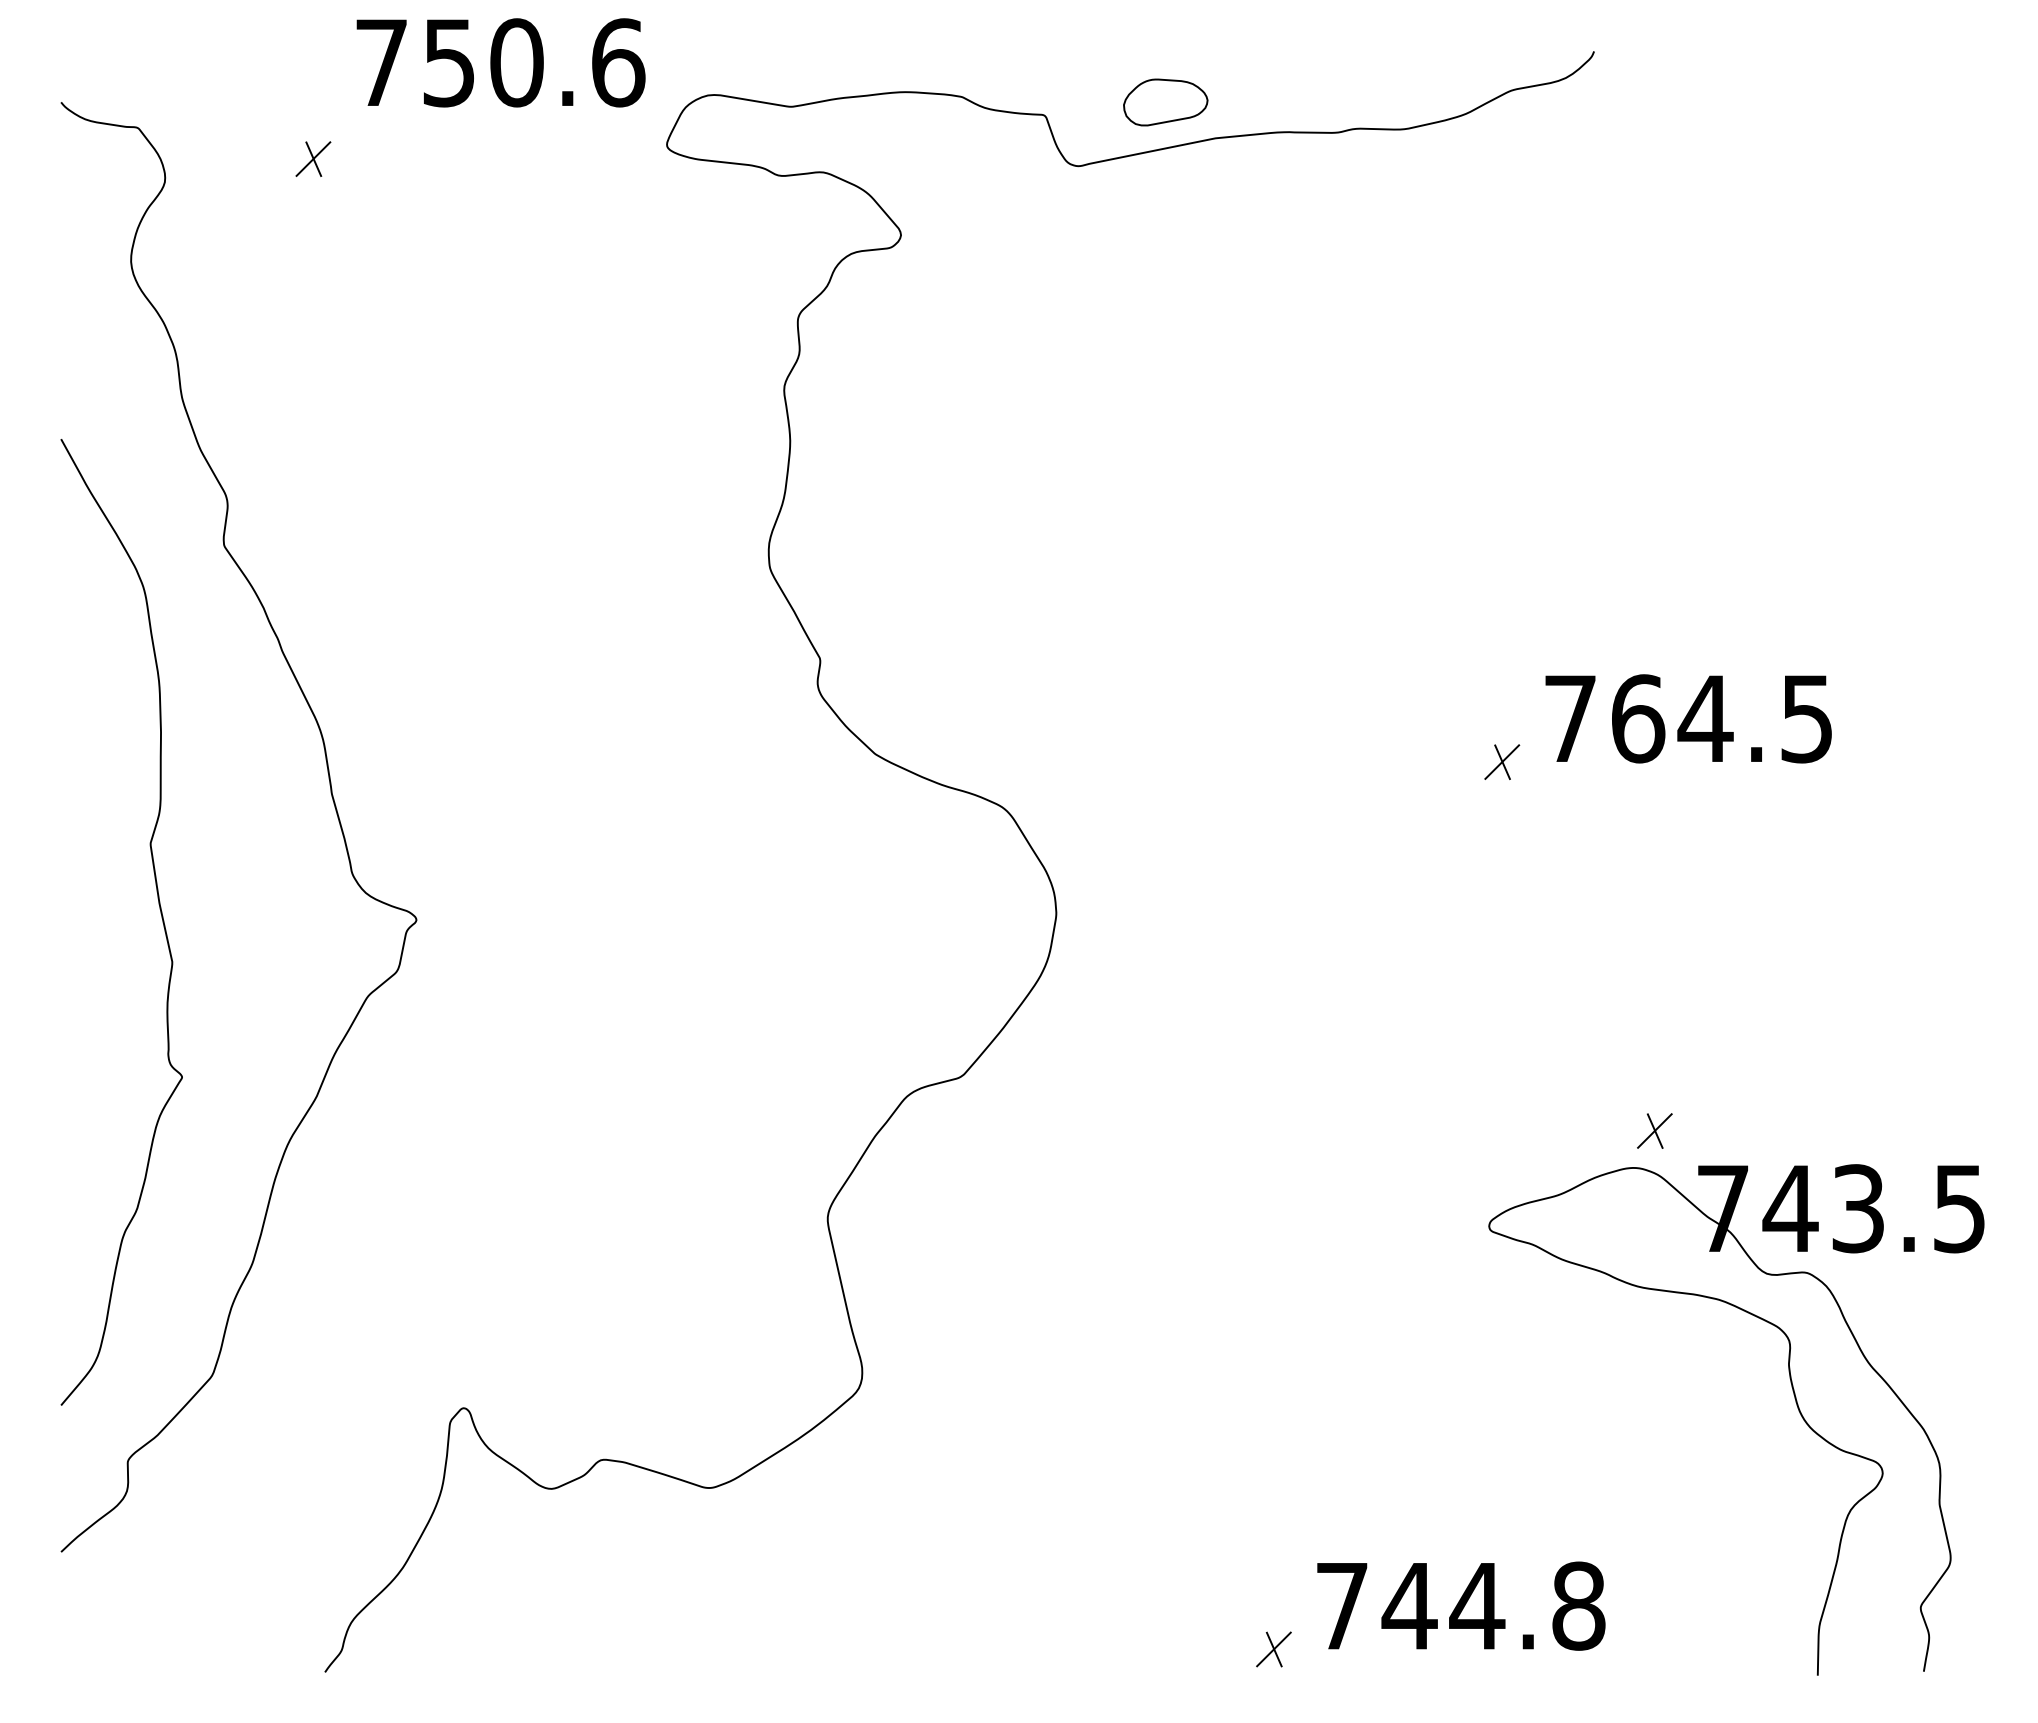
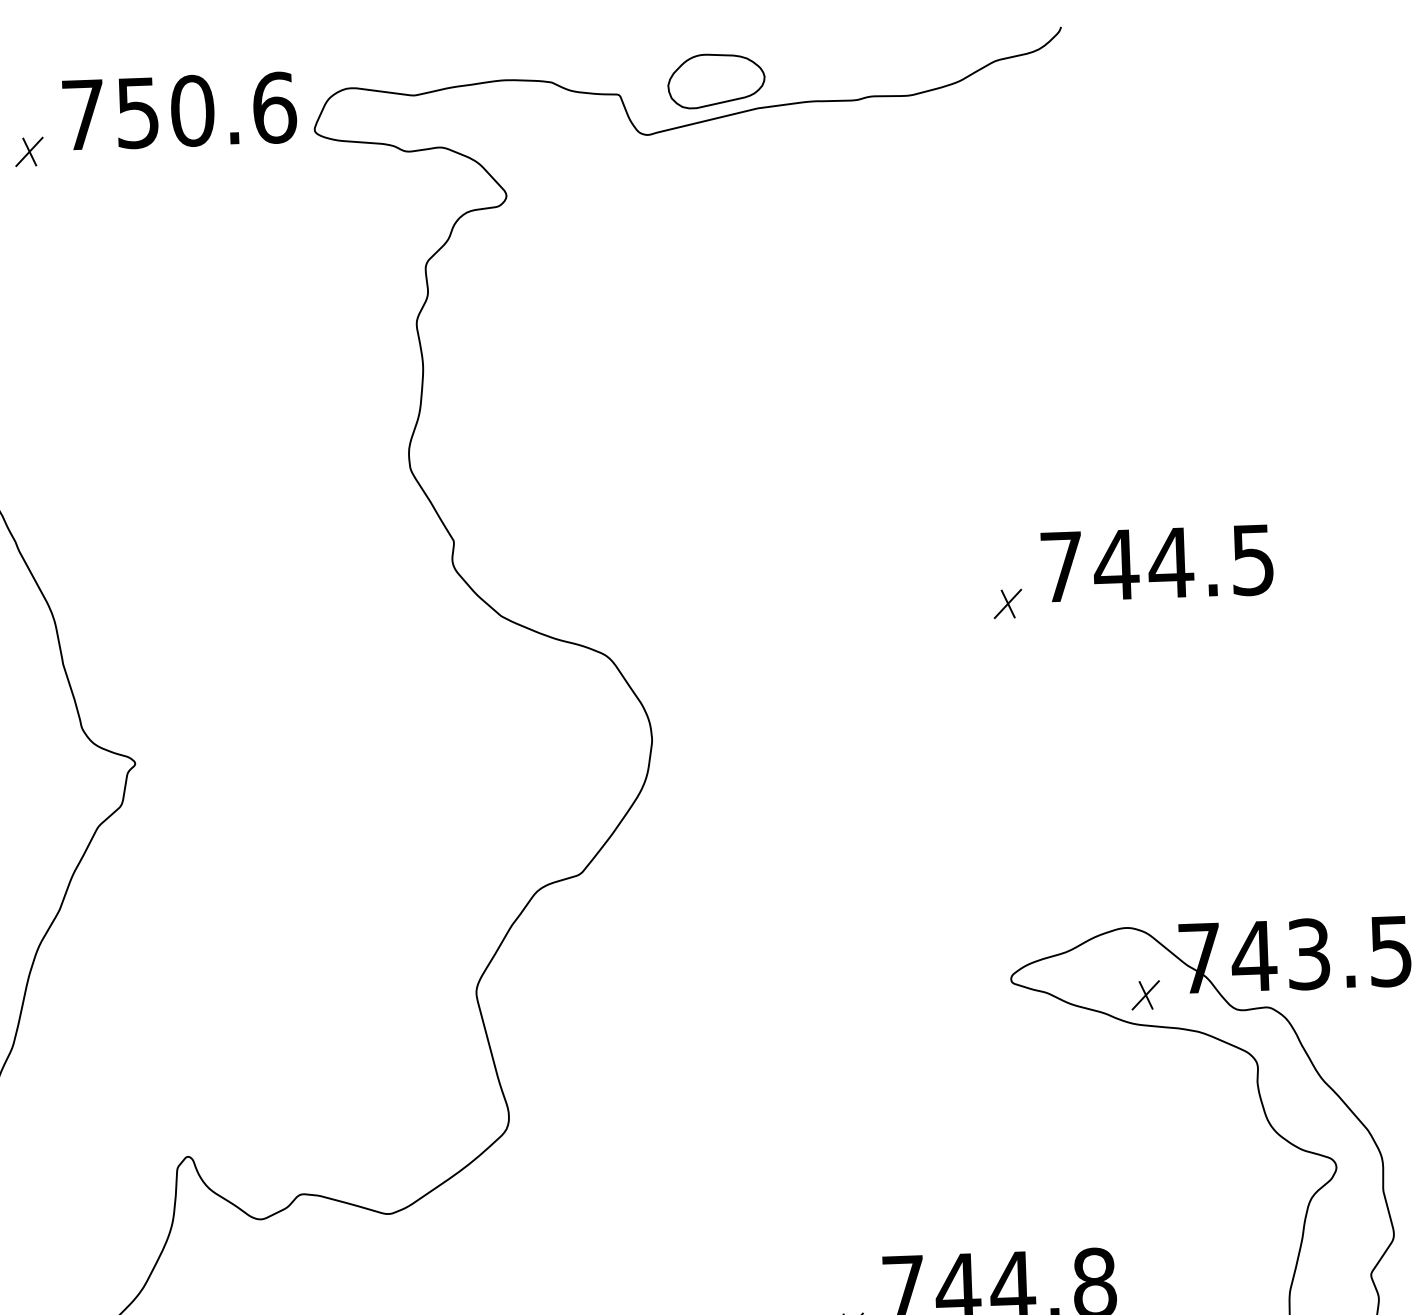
text: (500, 62) -> (179, 111), moved
part: (1165, 102) -> (716, 80), size x1.43
text: (1637, 718) -> (1115, 564), 764.5 -> 744.5
part: (1654, 1130) -> (1145, 994), moved

